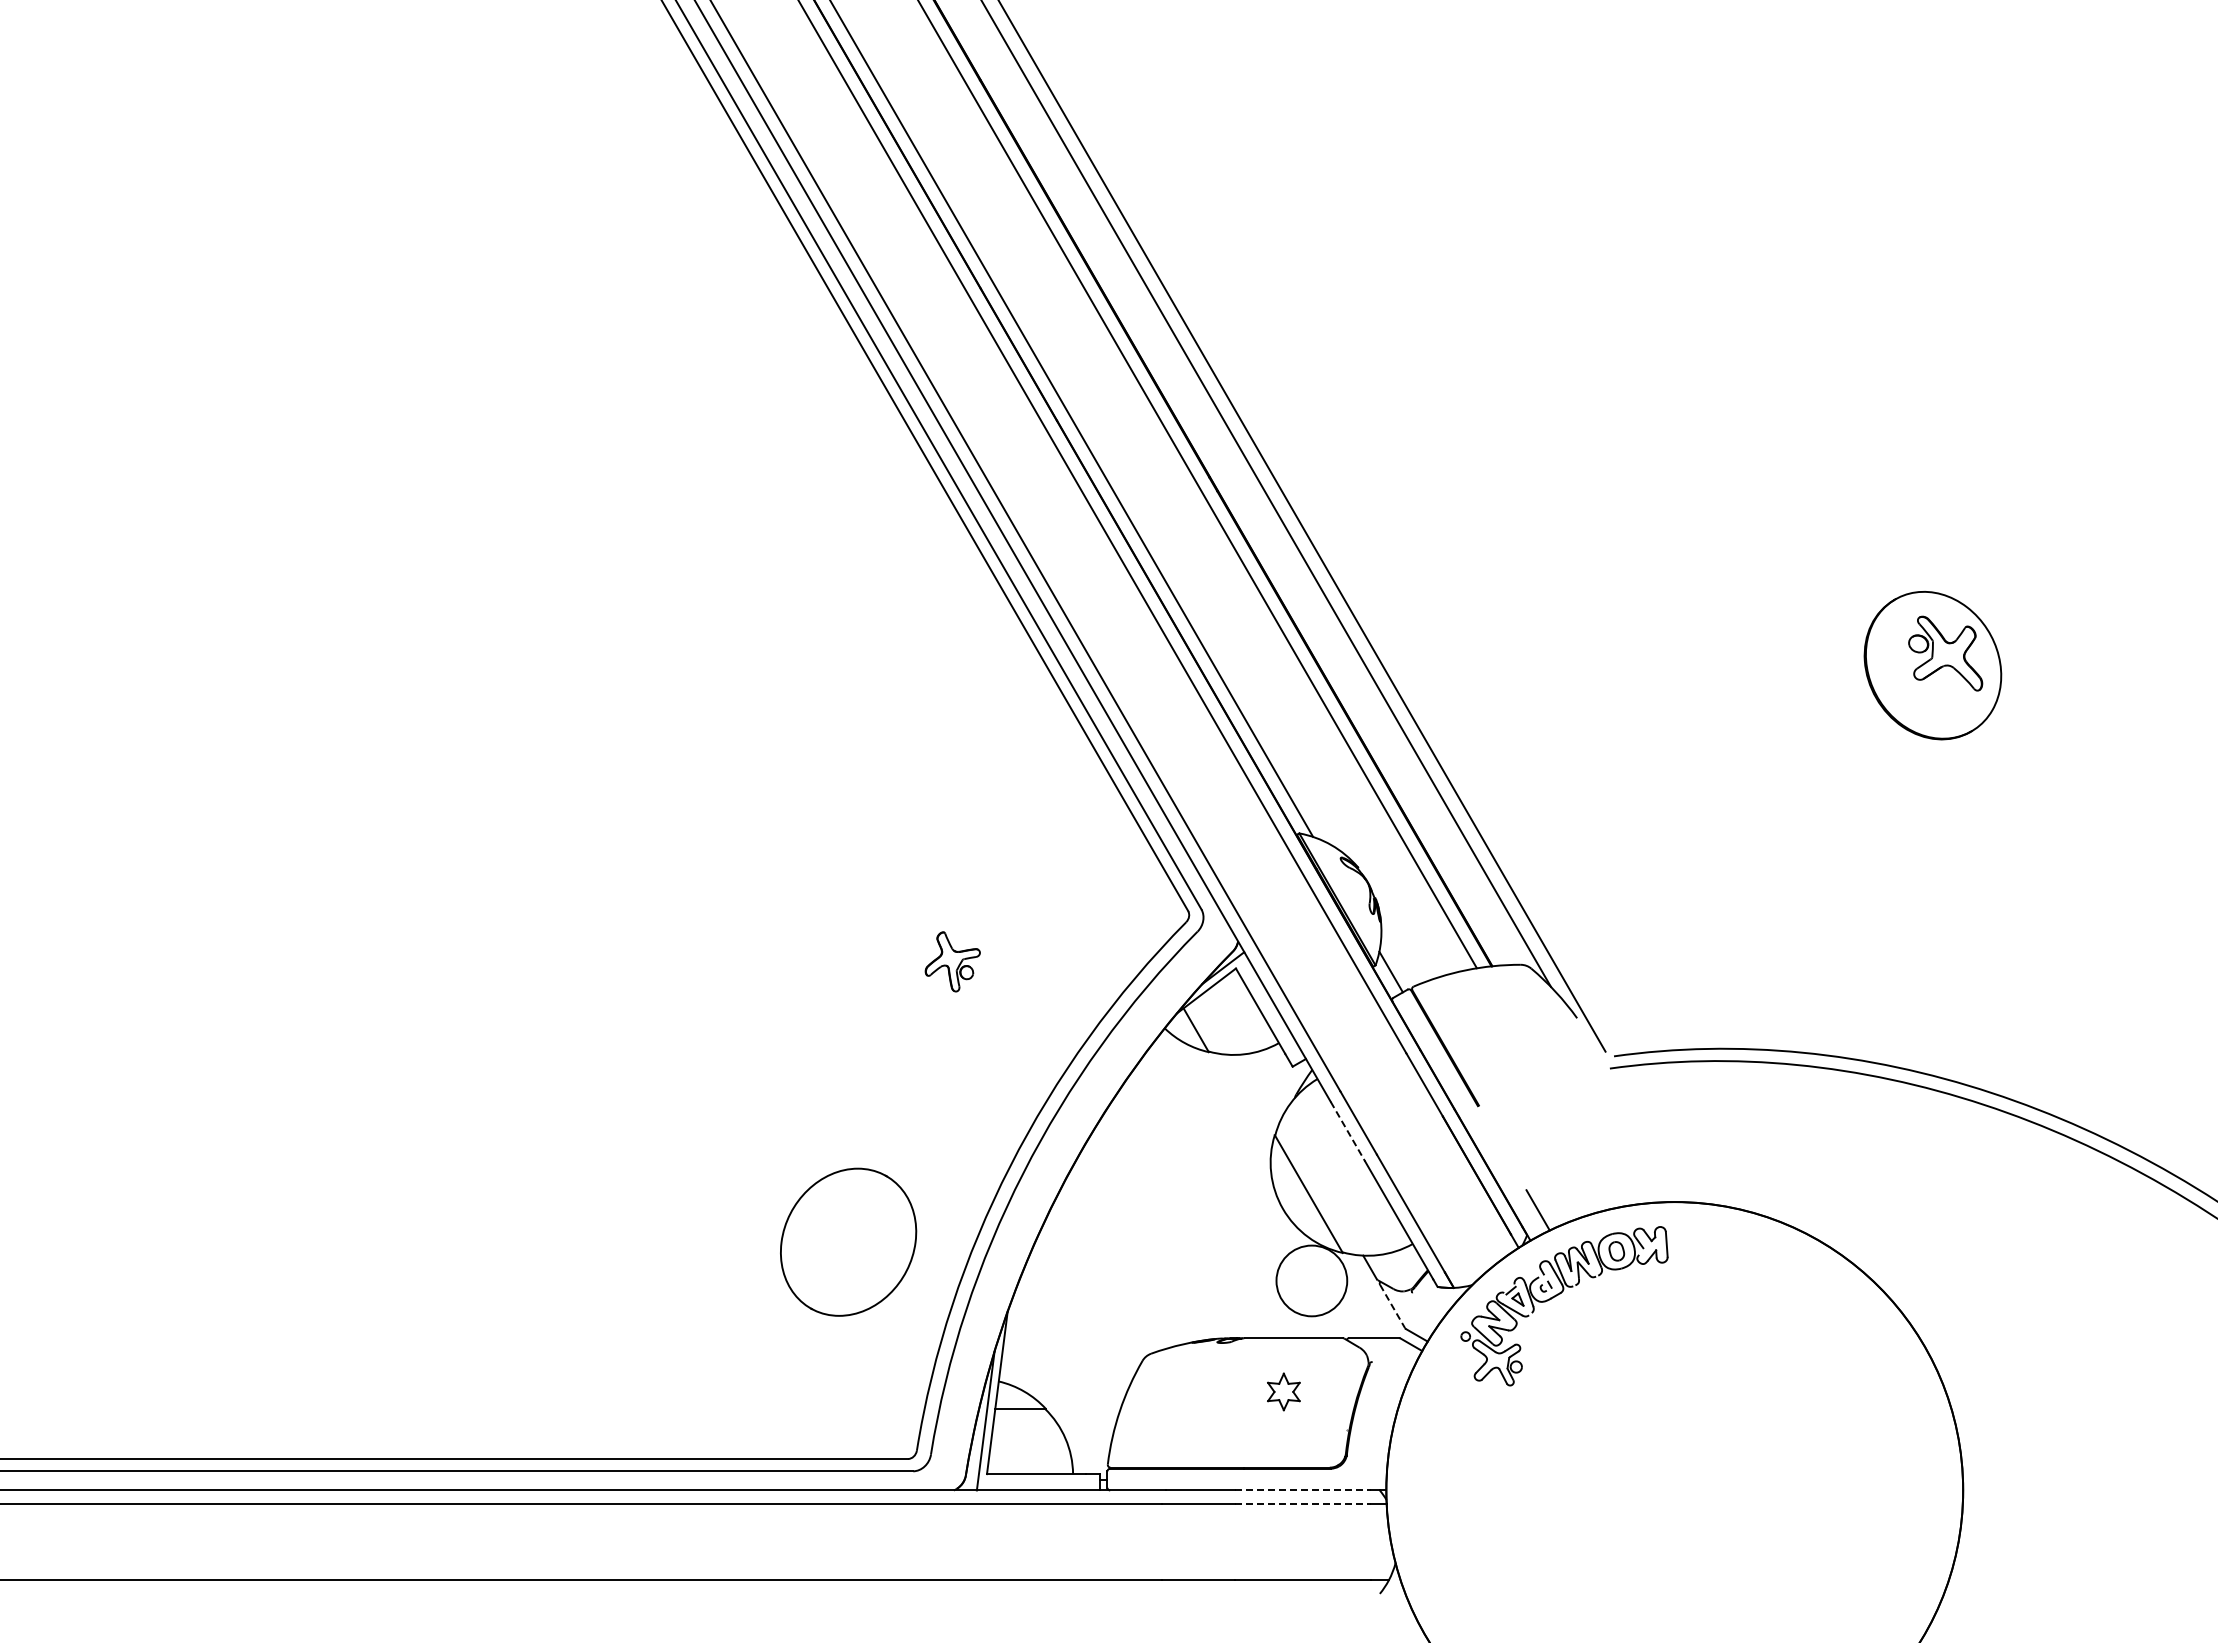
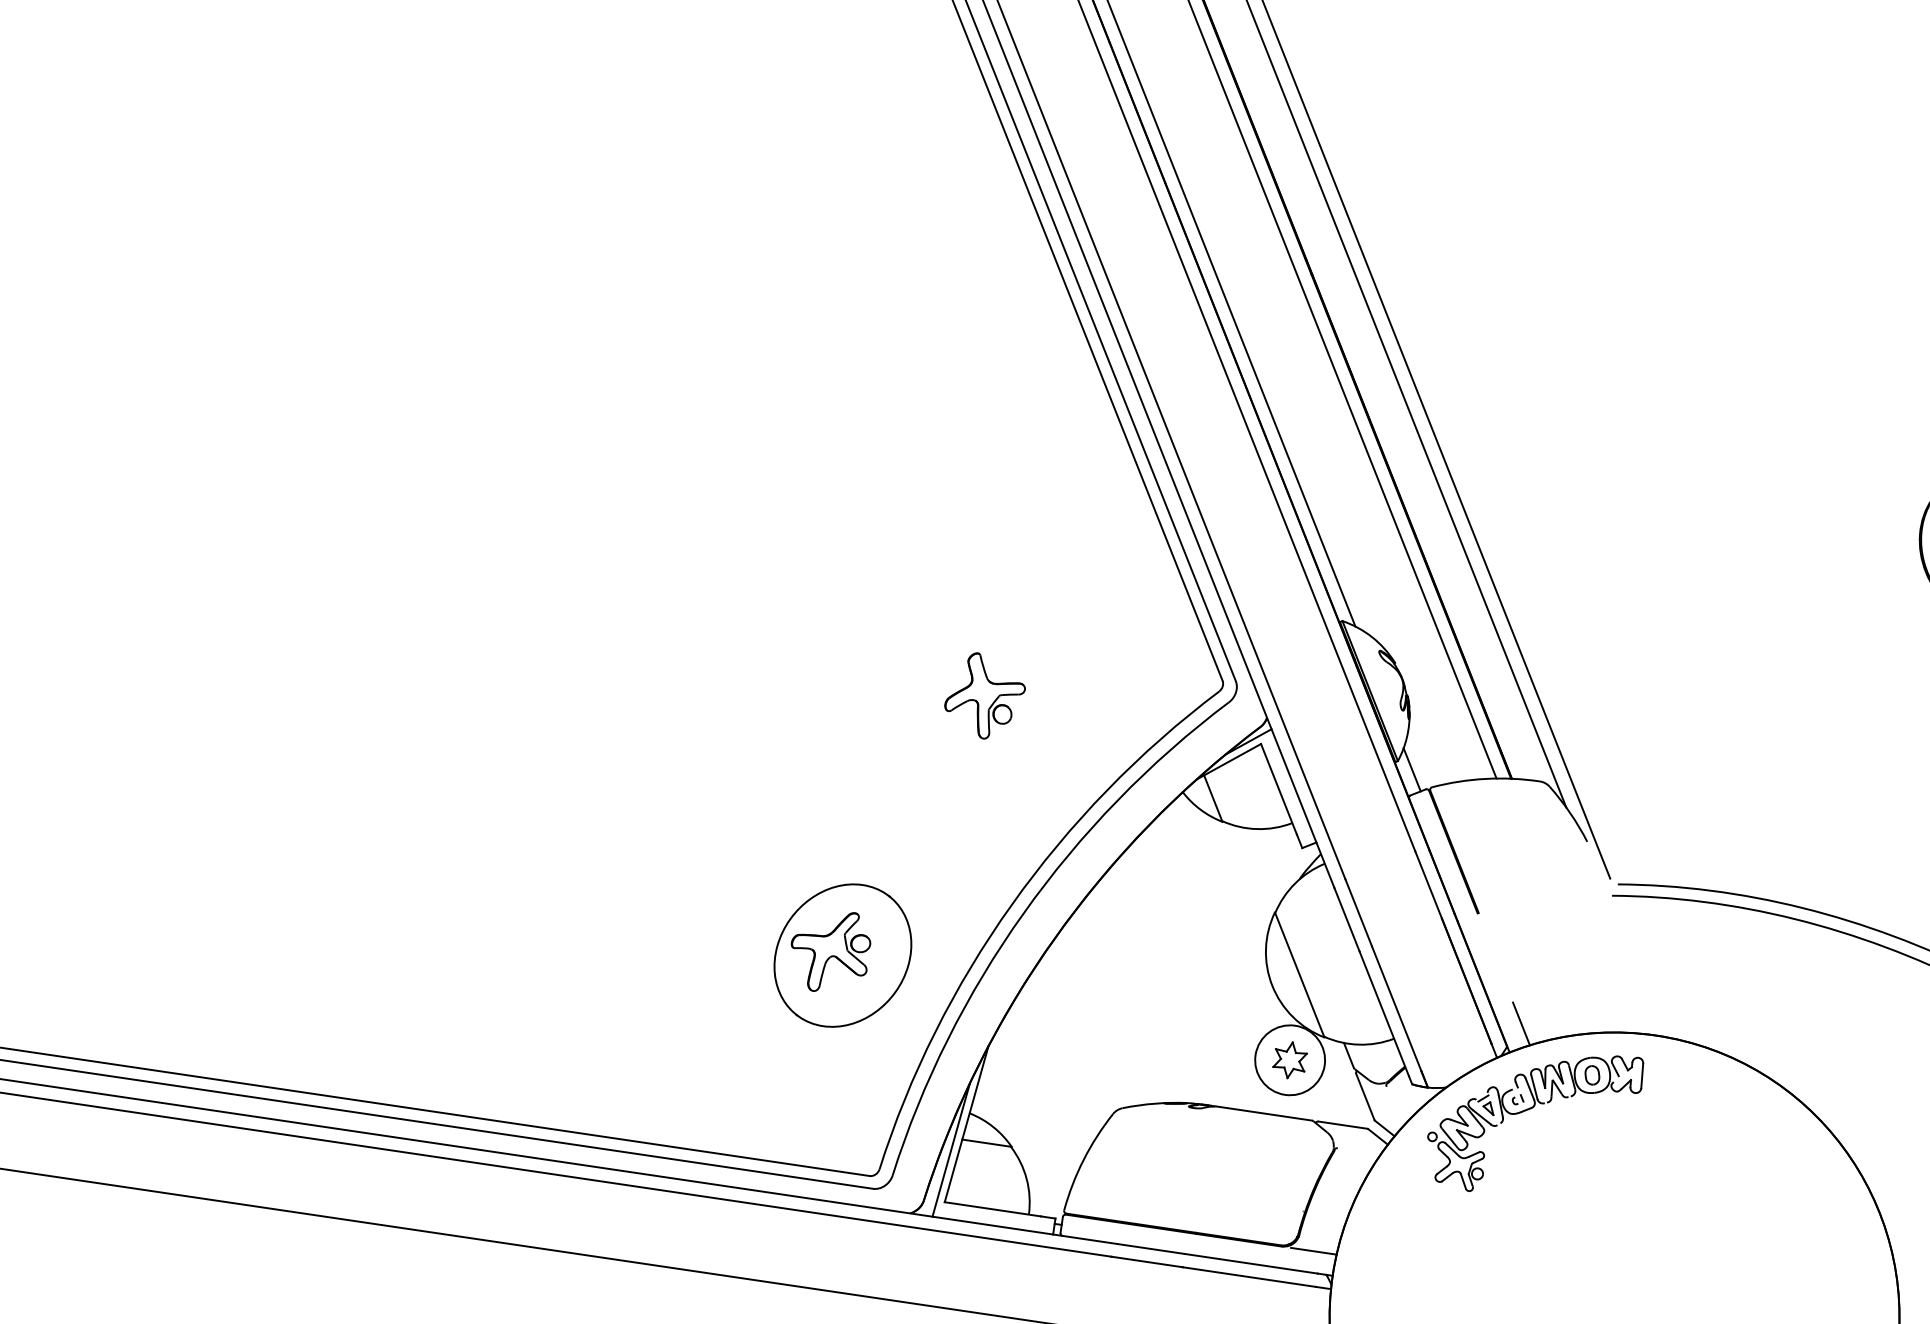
part: (952, 961) -> (985, 696), size x1.43
line: (1348, 1132) -> (1347, 920), dashed -> solid
part: (834, 1239) -> (829, 950), added
line: (1392, 1306) -> (1365, 1096), dashed -> solid
part: (1283, 1391) -> (1289, 1059), moved
line: (1363, 1468) -> (1313, 1251), added
line: (1303, 1490) -> (1251, 1263), dashed -> solid
line: (1303, 1504) -> (1249, 1277), dashed -> solid

